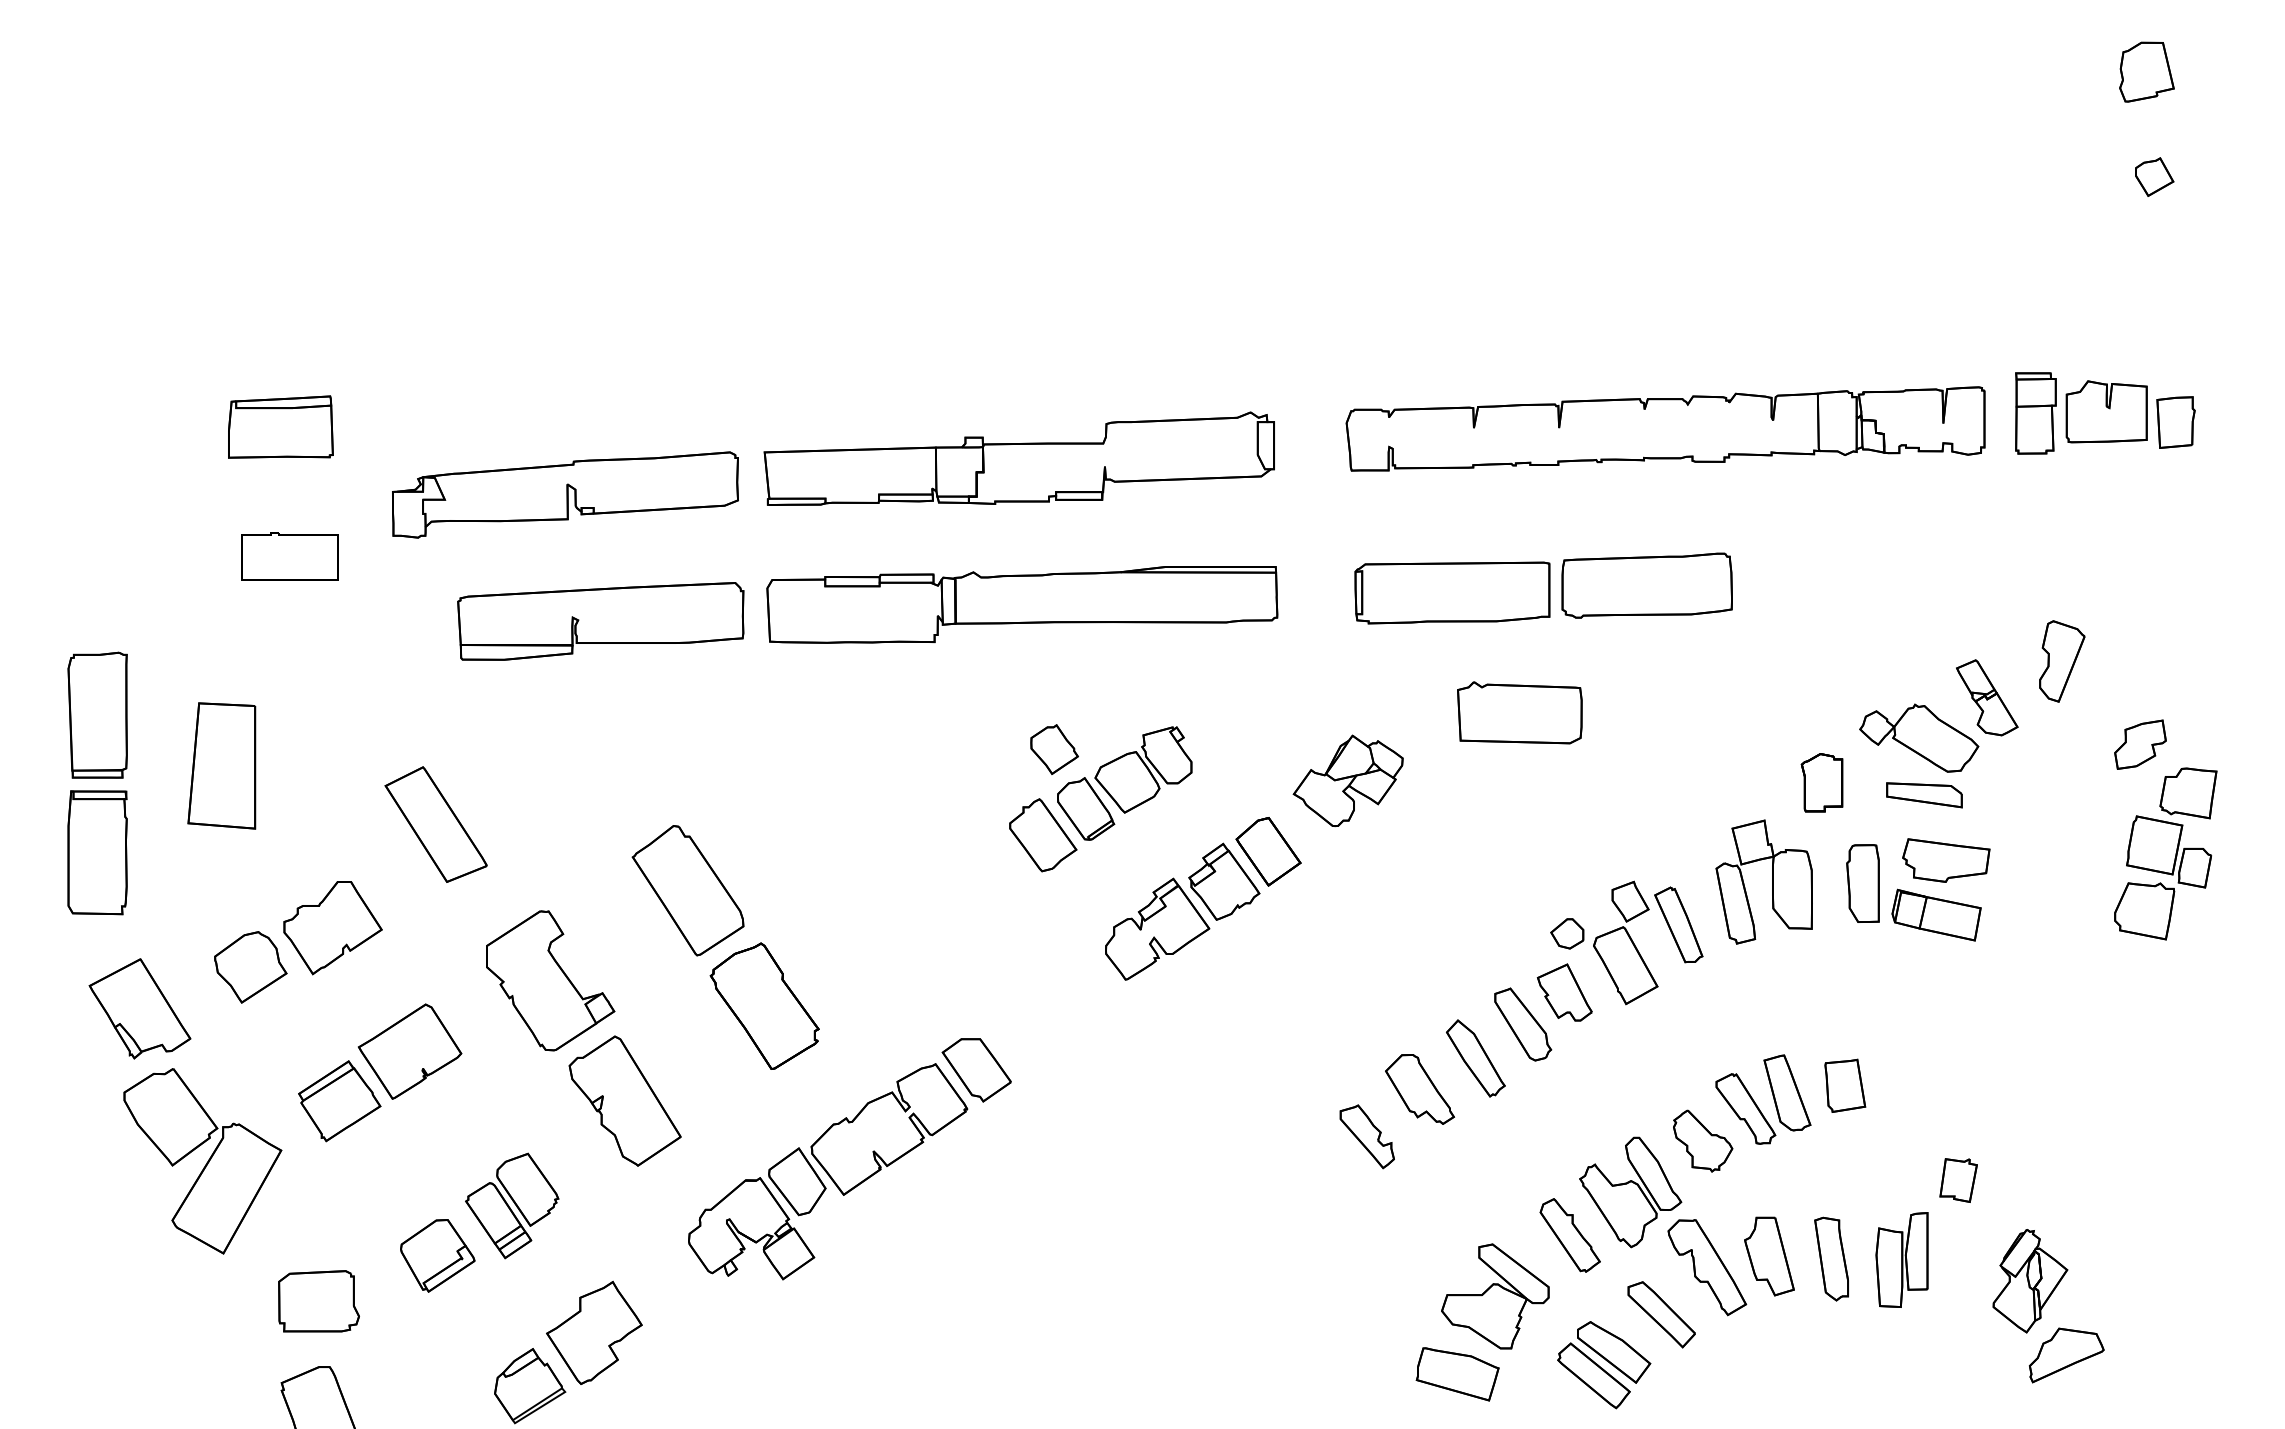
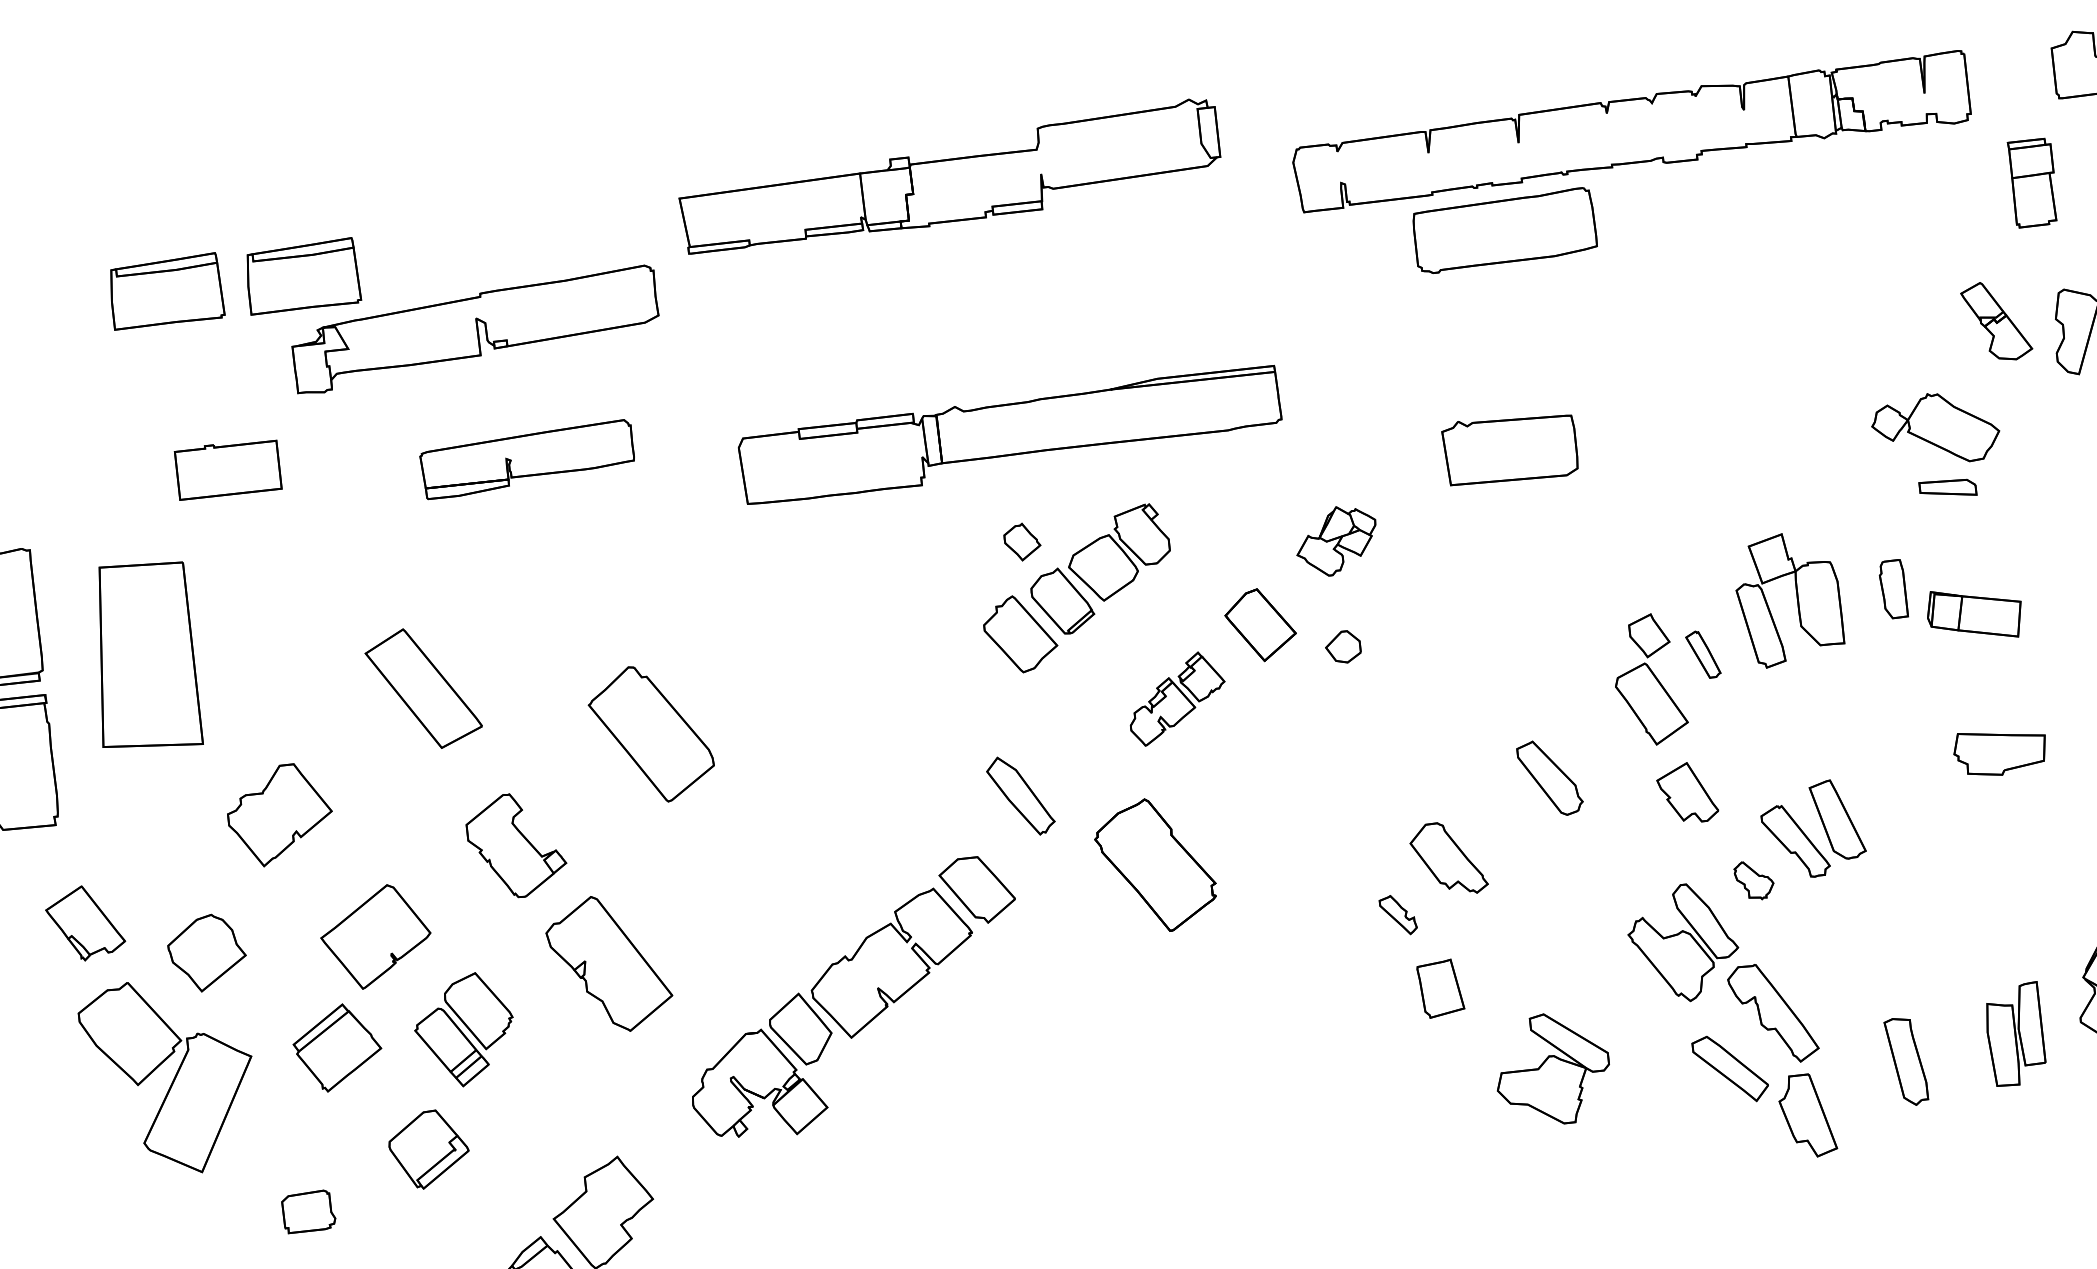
part: (2035, 413) -> (2033, 183), moved
part: (409, 426) -> (302, 275), added
part: (1018, 458) -> (948, 175), moved
part: (289, 556) -> (227, 469), moved
part: (1646, 585) -> (1504, 230), moved
part: (1452, 592) -> (1425, 329), removed
part: (1022, 604) -> (1010, 435), moved
part: (600, 621) -> (527, 459), size x0.7
part: (1987, 697) -> (1996, 320), moved
part: (1054, 749) -> (1022, 542), size x0.7
part: (221, 765) -> (143, 656), size x1.4
part: (1347, 780) -> (1335, 540), size x0.7
part: (1821, 782) -> (1837, 487), removed
part: (1924, 795) -> (1948, 489), size x0.7
part: (435, 824) -> (422, 688), moved
part: (1946, 860) -> (2000, 752), moved
part: (1862, 883) -> (1892, 589), size x0.7
part: (1182, 911) -> (1176, 698), size x0.6
part: (1678, 924) -> (1702, 654), size x0.6
part: (1567, 933) -> (1343, 646), moved
part: (250, 967) -> (206, 953), moved
part: (550, 980) -> (516, 845), size x0.7
part: (1564, 992) -> (1687, 793), moved
part: (764, 1005) -> (1155, 864), moved
part: (139, 1008) -> (84, 922), size x0.7
part: (1475, 1058) -> (1020, 795), moved
part: (1845, 1085) -> (1441, 988), moved
part: (339, 1101) -> (337, 1048), moved
part: (1366, 1136) -> (1397, 914), size x0.6
part: (1703, 1140) -> (1754, 879), size x0.6
part: (1958, 1180) -> (2028, 892), removed
part: (512, 1205) -> (464, 1029), moved
part: (1569, 1235) -> (1623, 995), removed
part: (1769, 1256) -> (1807, 1115), moved
part: (1831, 1258) -> (1906, 1061), moved
part: (1901, 1259) -> (2014, 1034), moved
part: (318, 1301) -> (308, 1211), size x0.6
part: (1604, 1365) -> (1676, 1129), removed
part: (1457, 1374) -> (1521, 1156), removed

